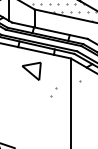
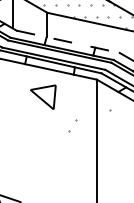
line: (49, 30) -> (67, 41), solid -> dashed

